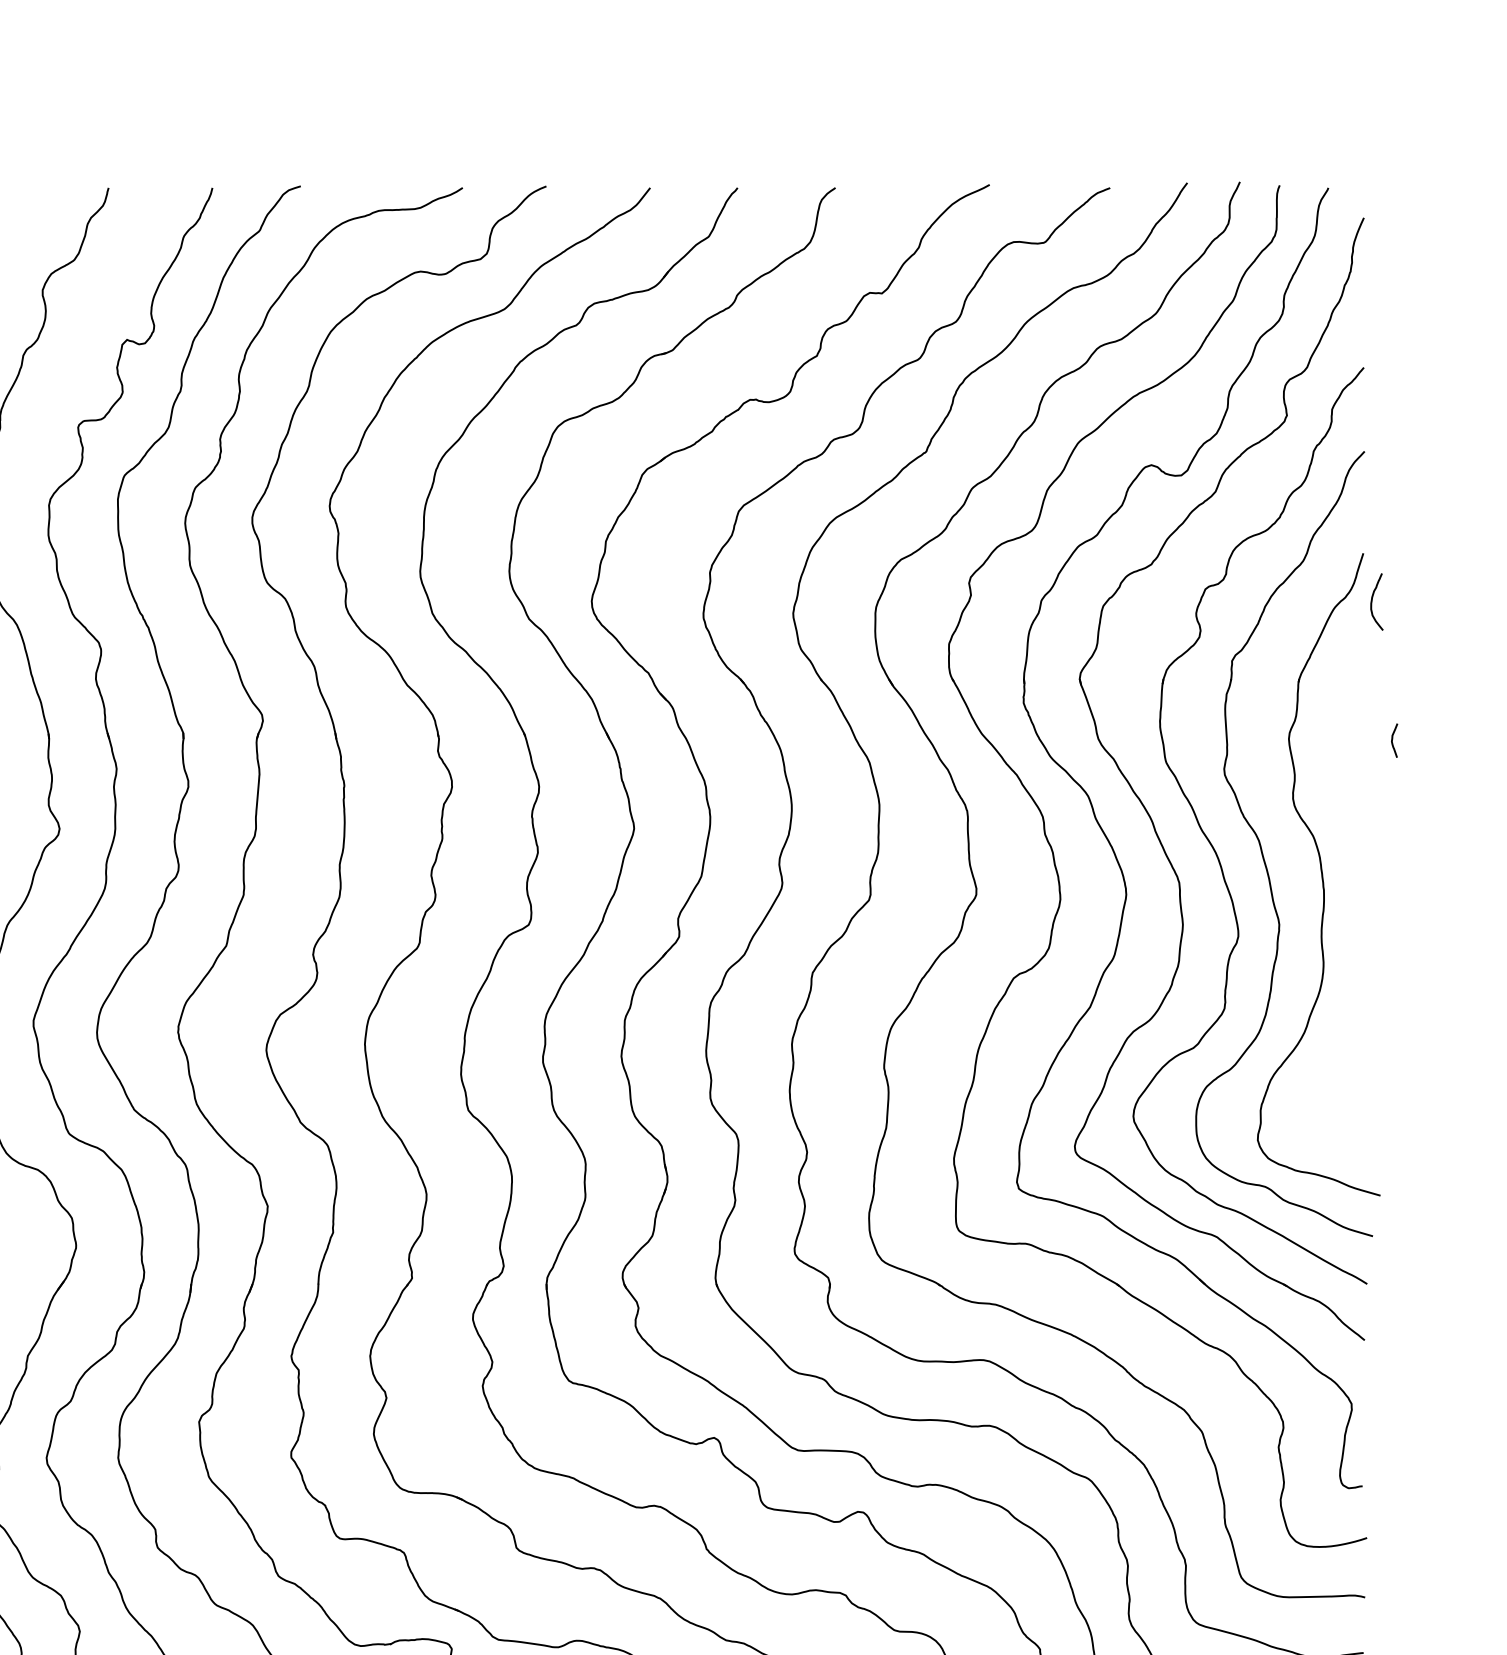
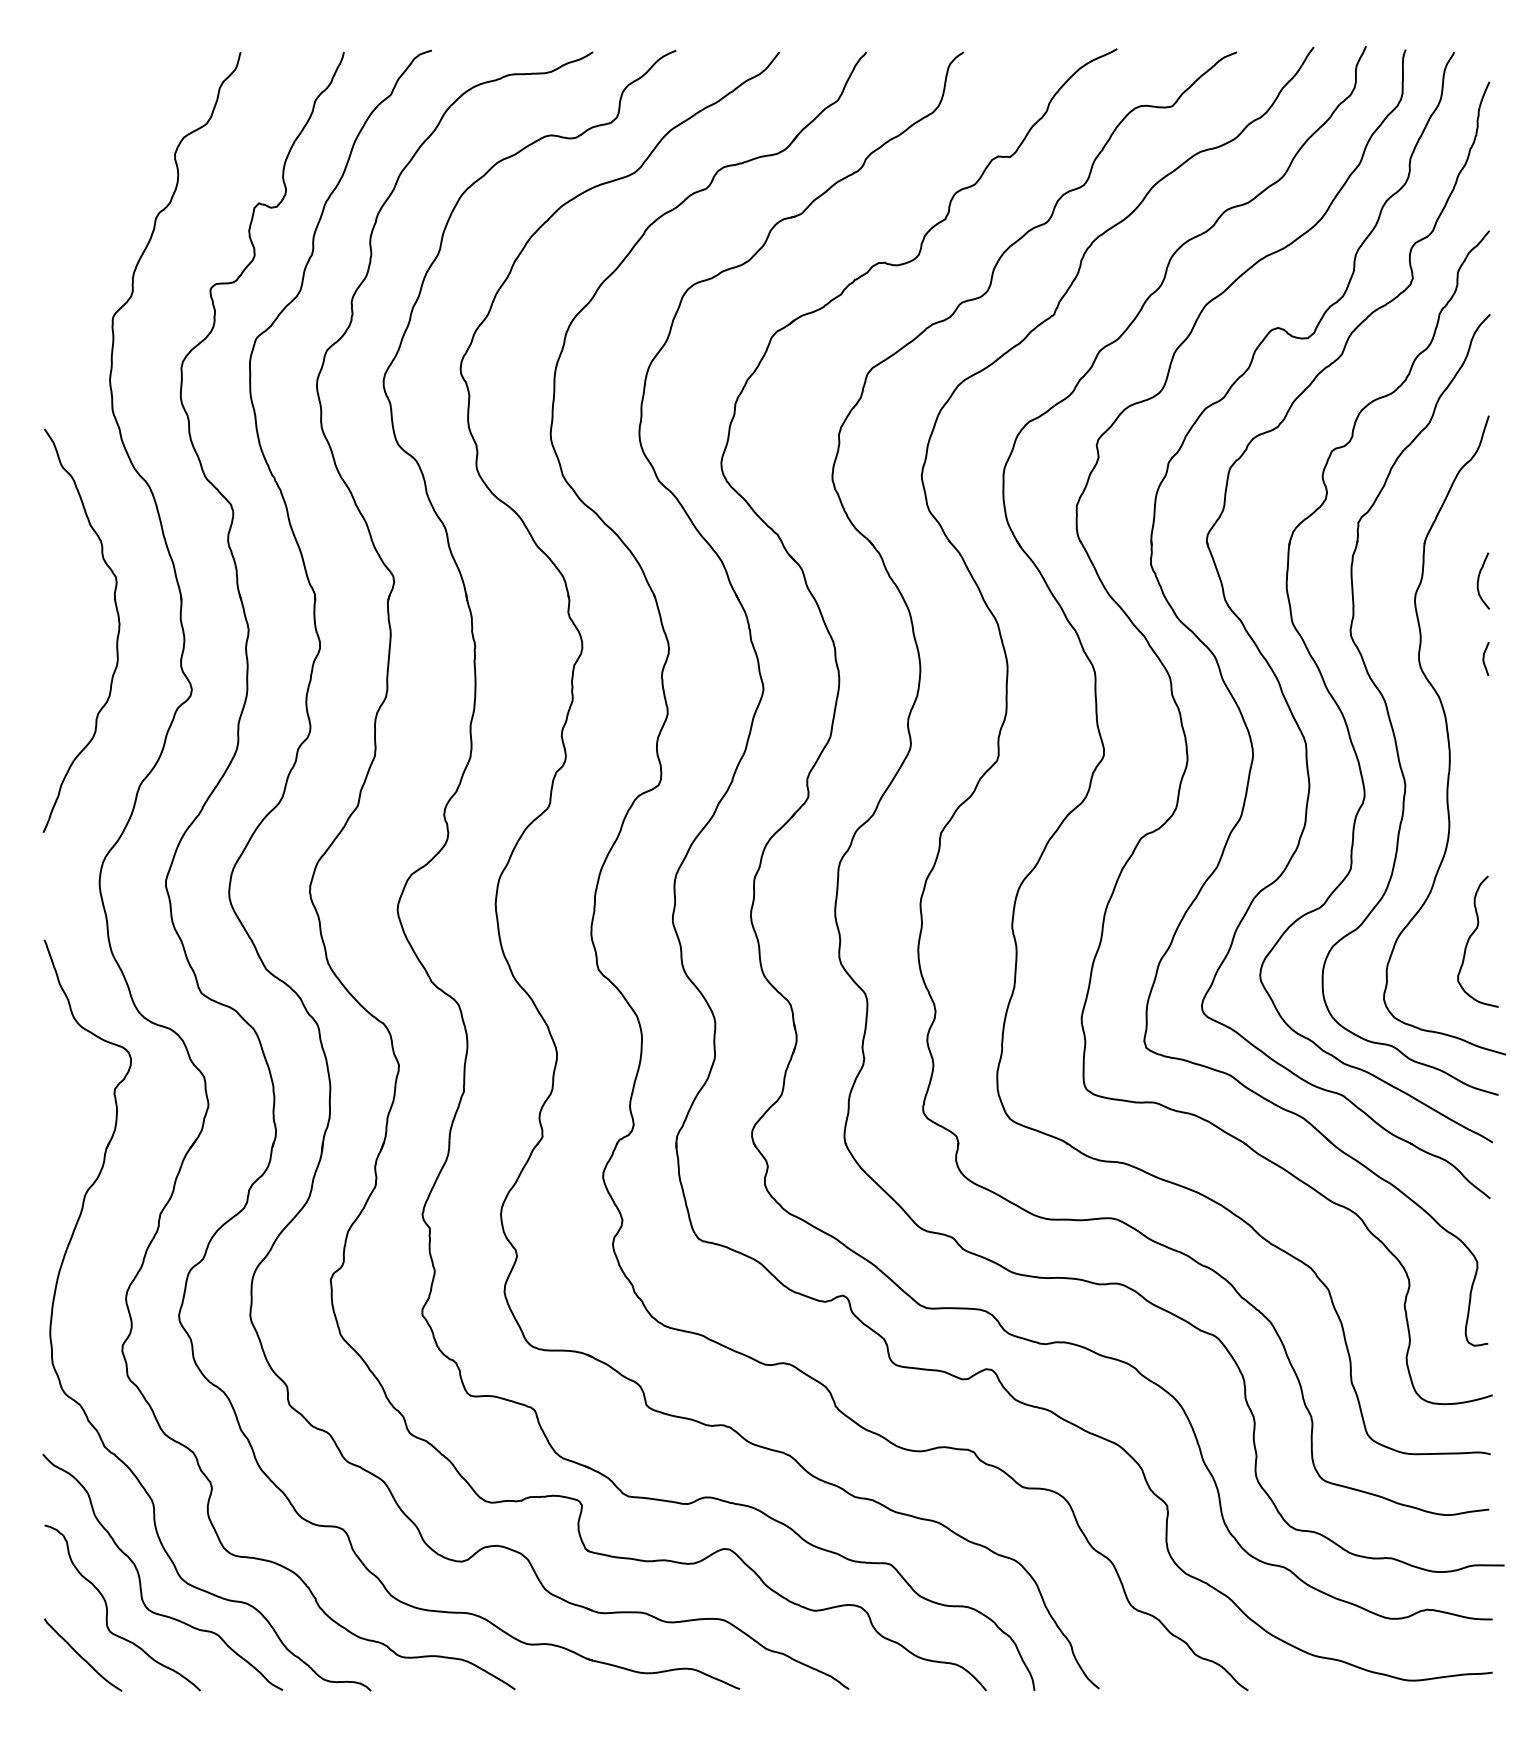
curve: (1372, 601) -> (1479, 580), moved
curve: (1393, 740) -> (1484, 658), moved
curve: (1344, 1078) -> (1470, 938), added

